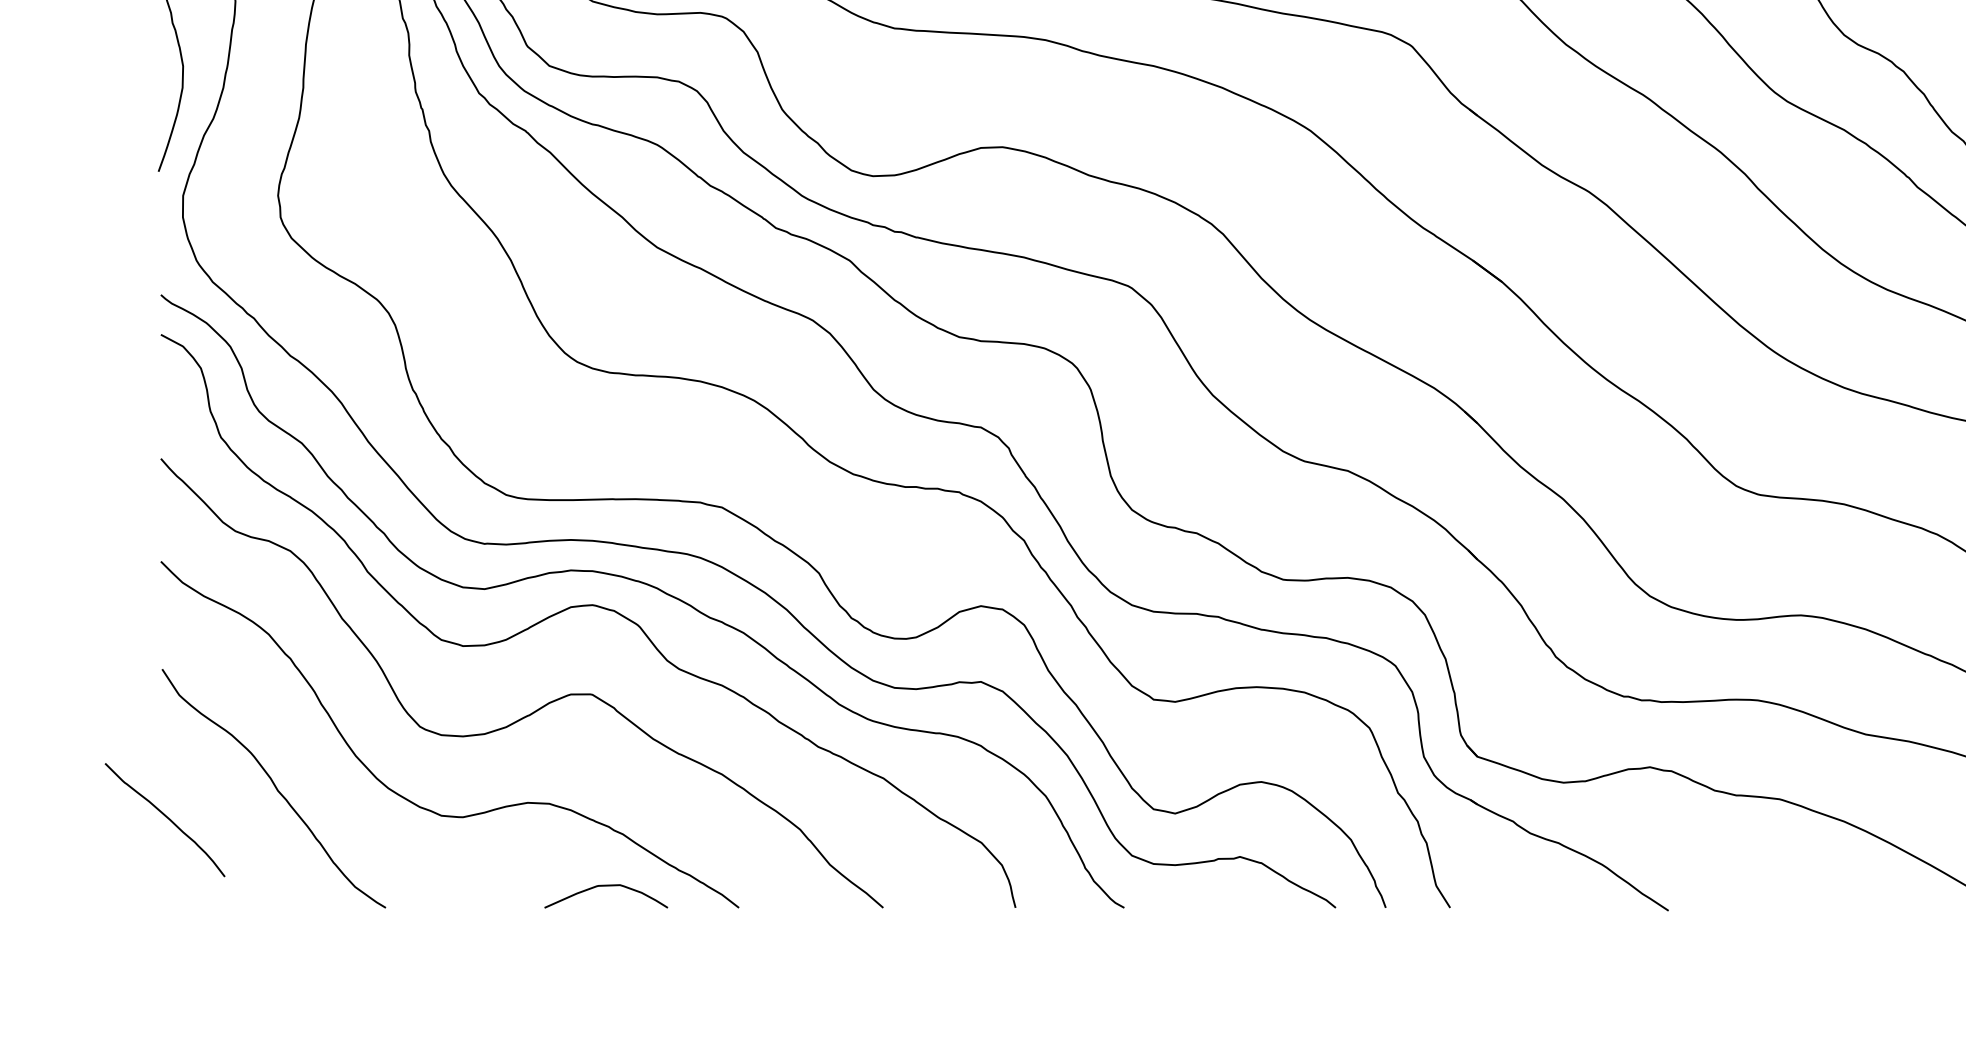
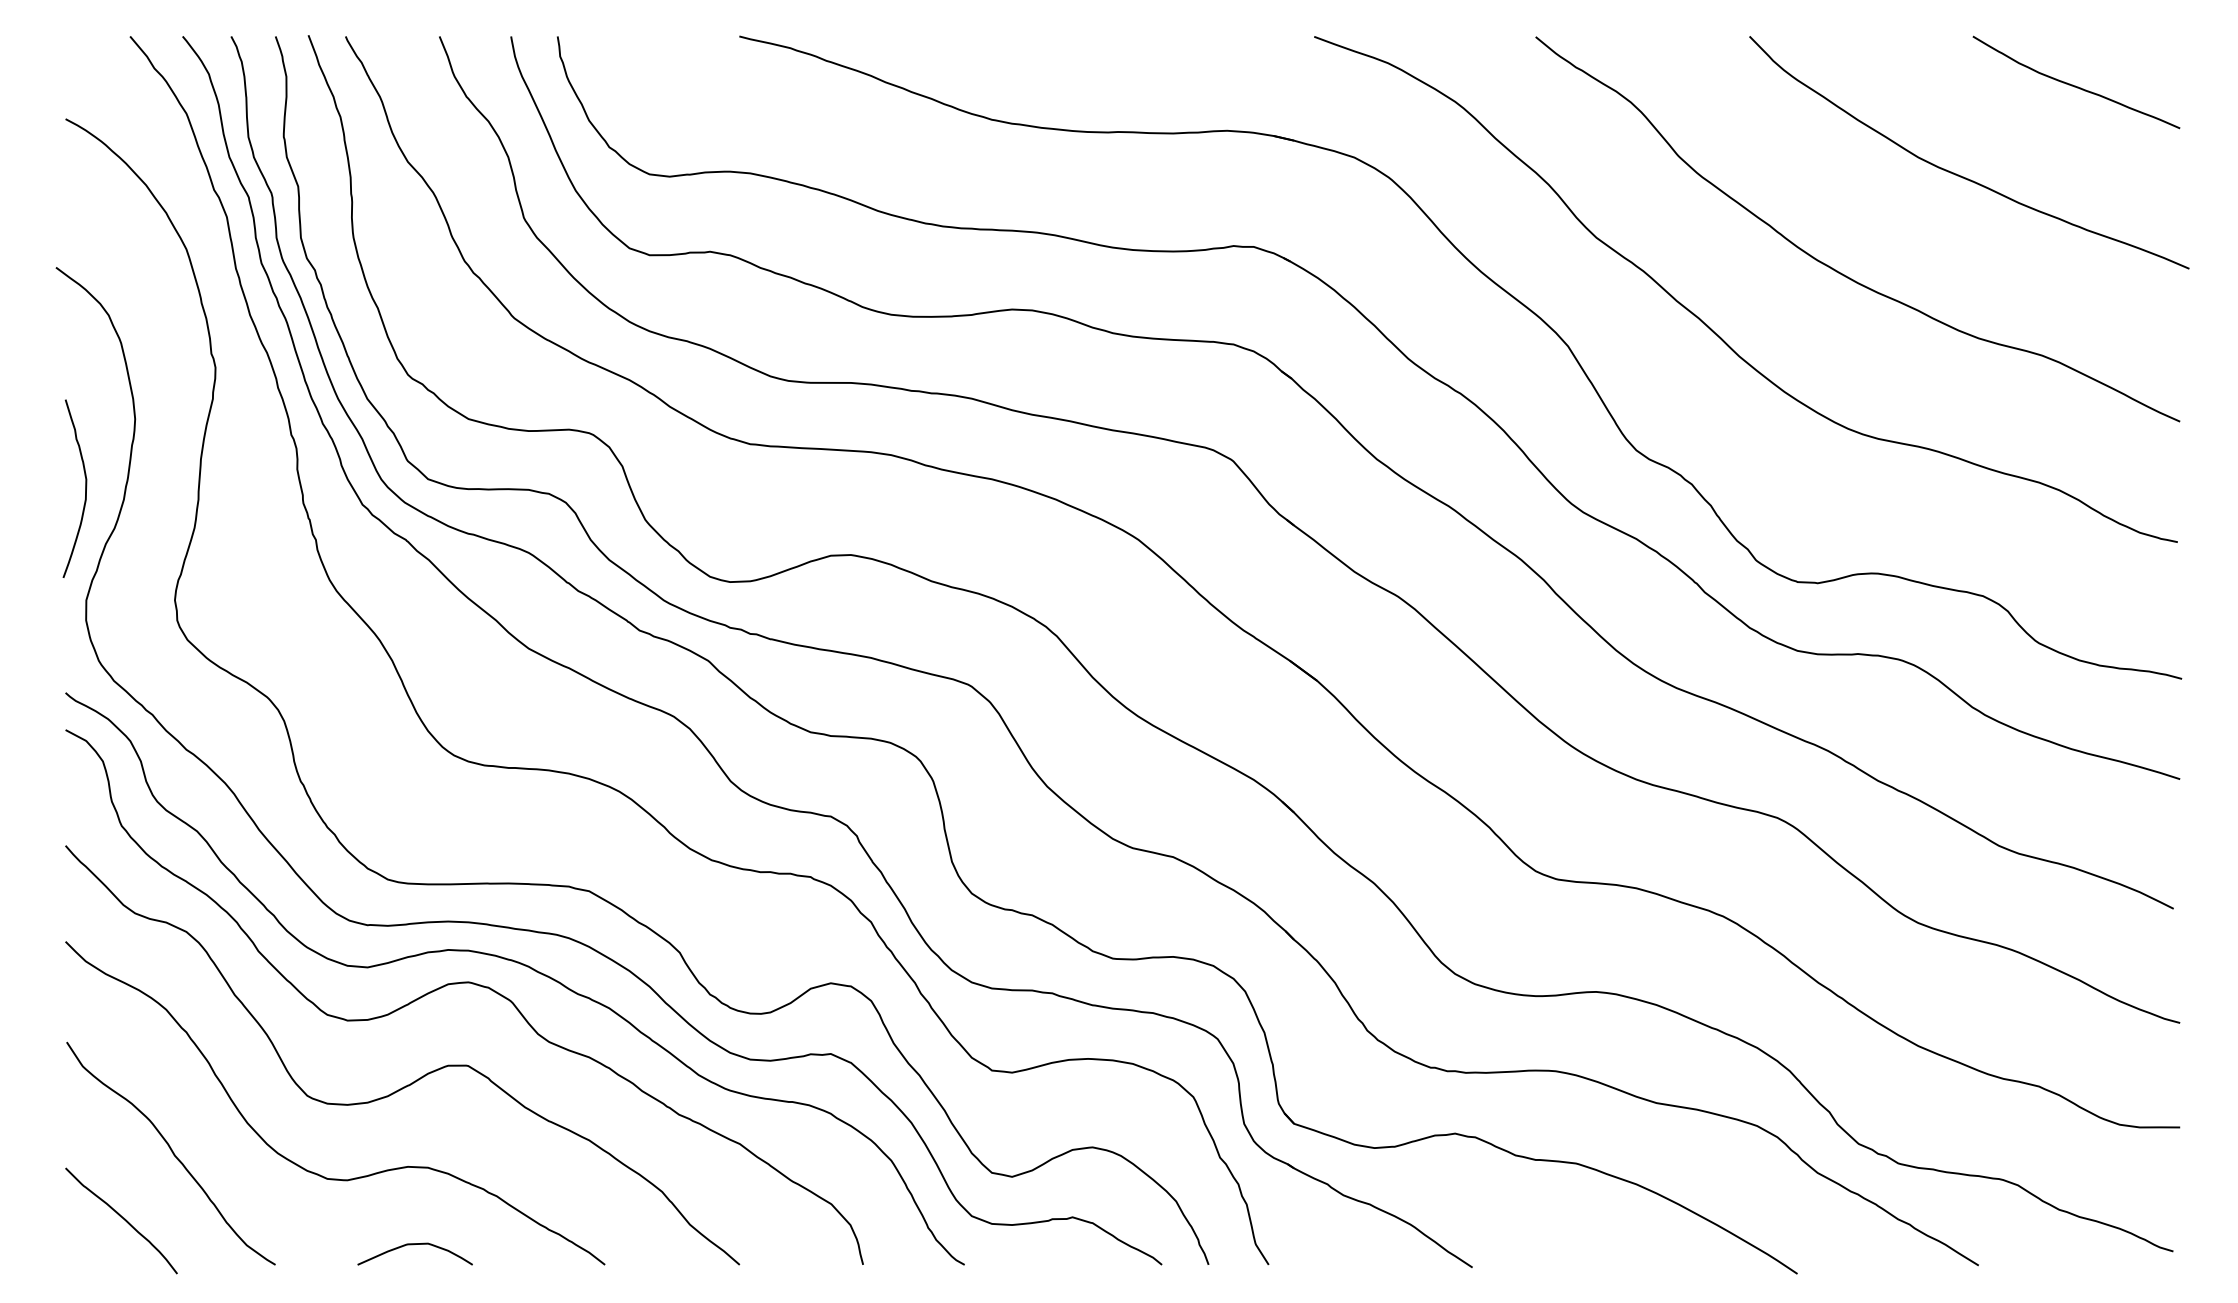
curve: (166, 817) -> (122, 1218), moved
curve: (604, 887) -> (413, 1245), moved

